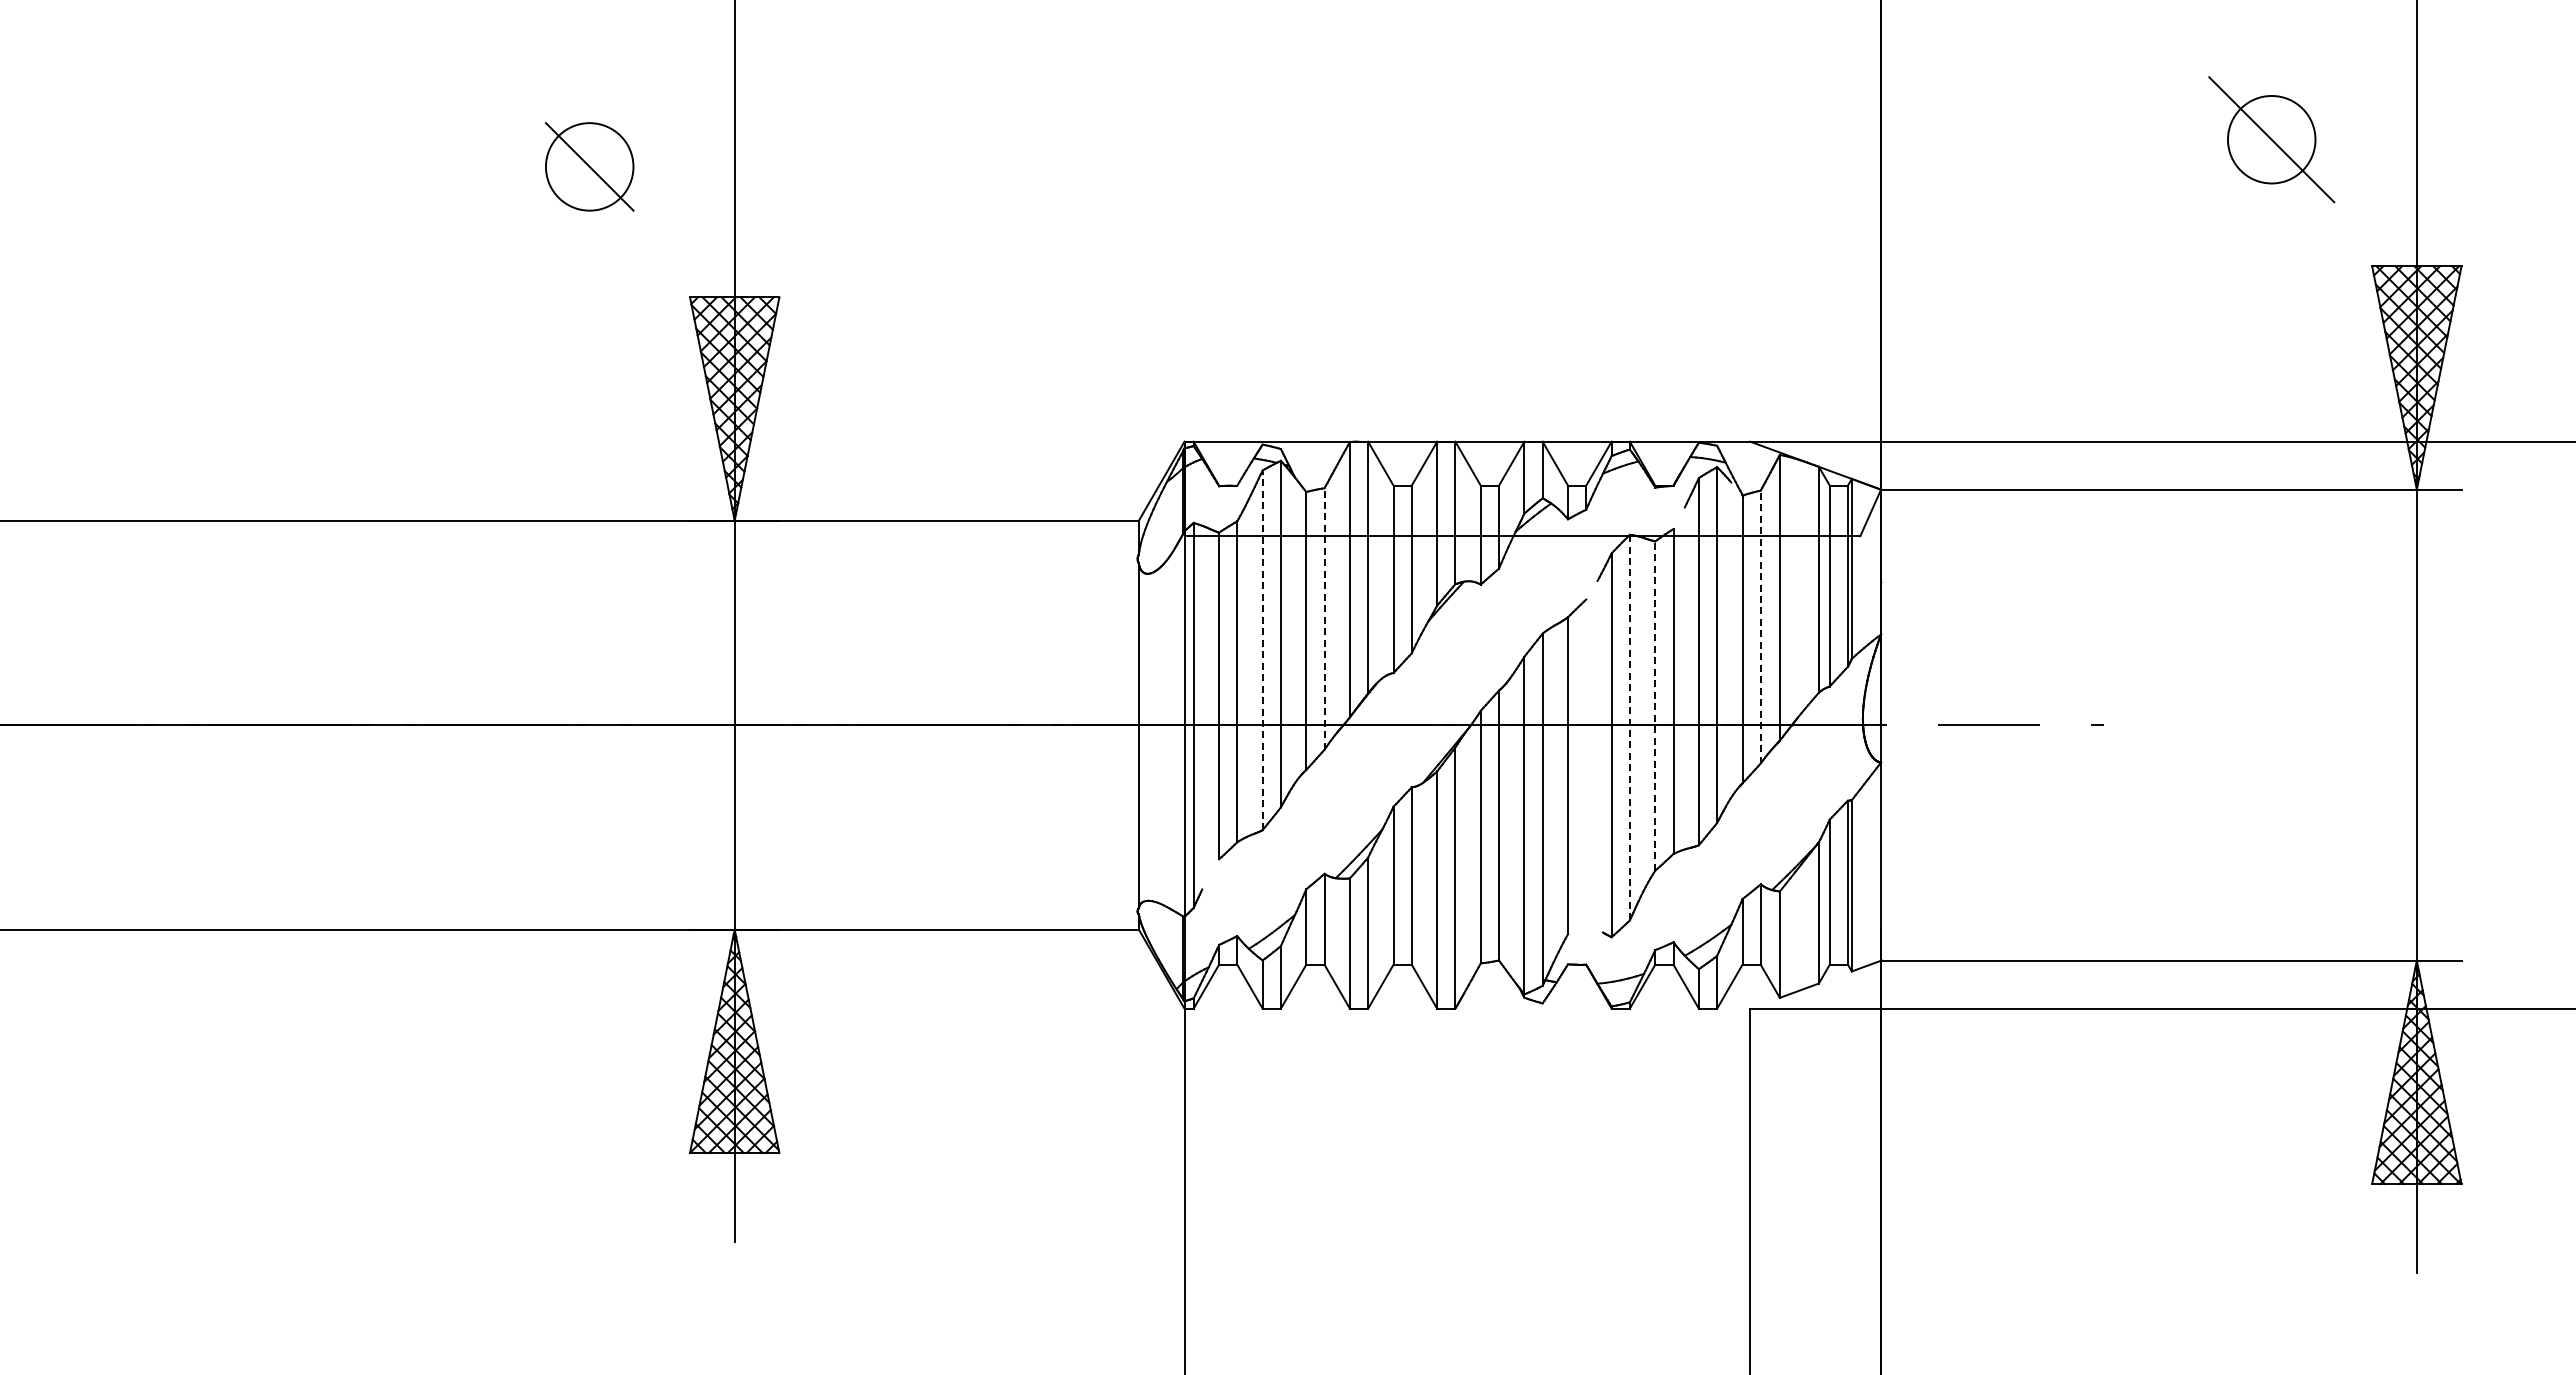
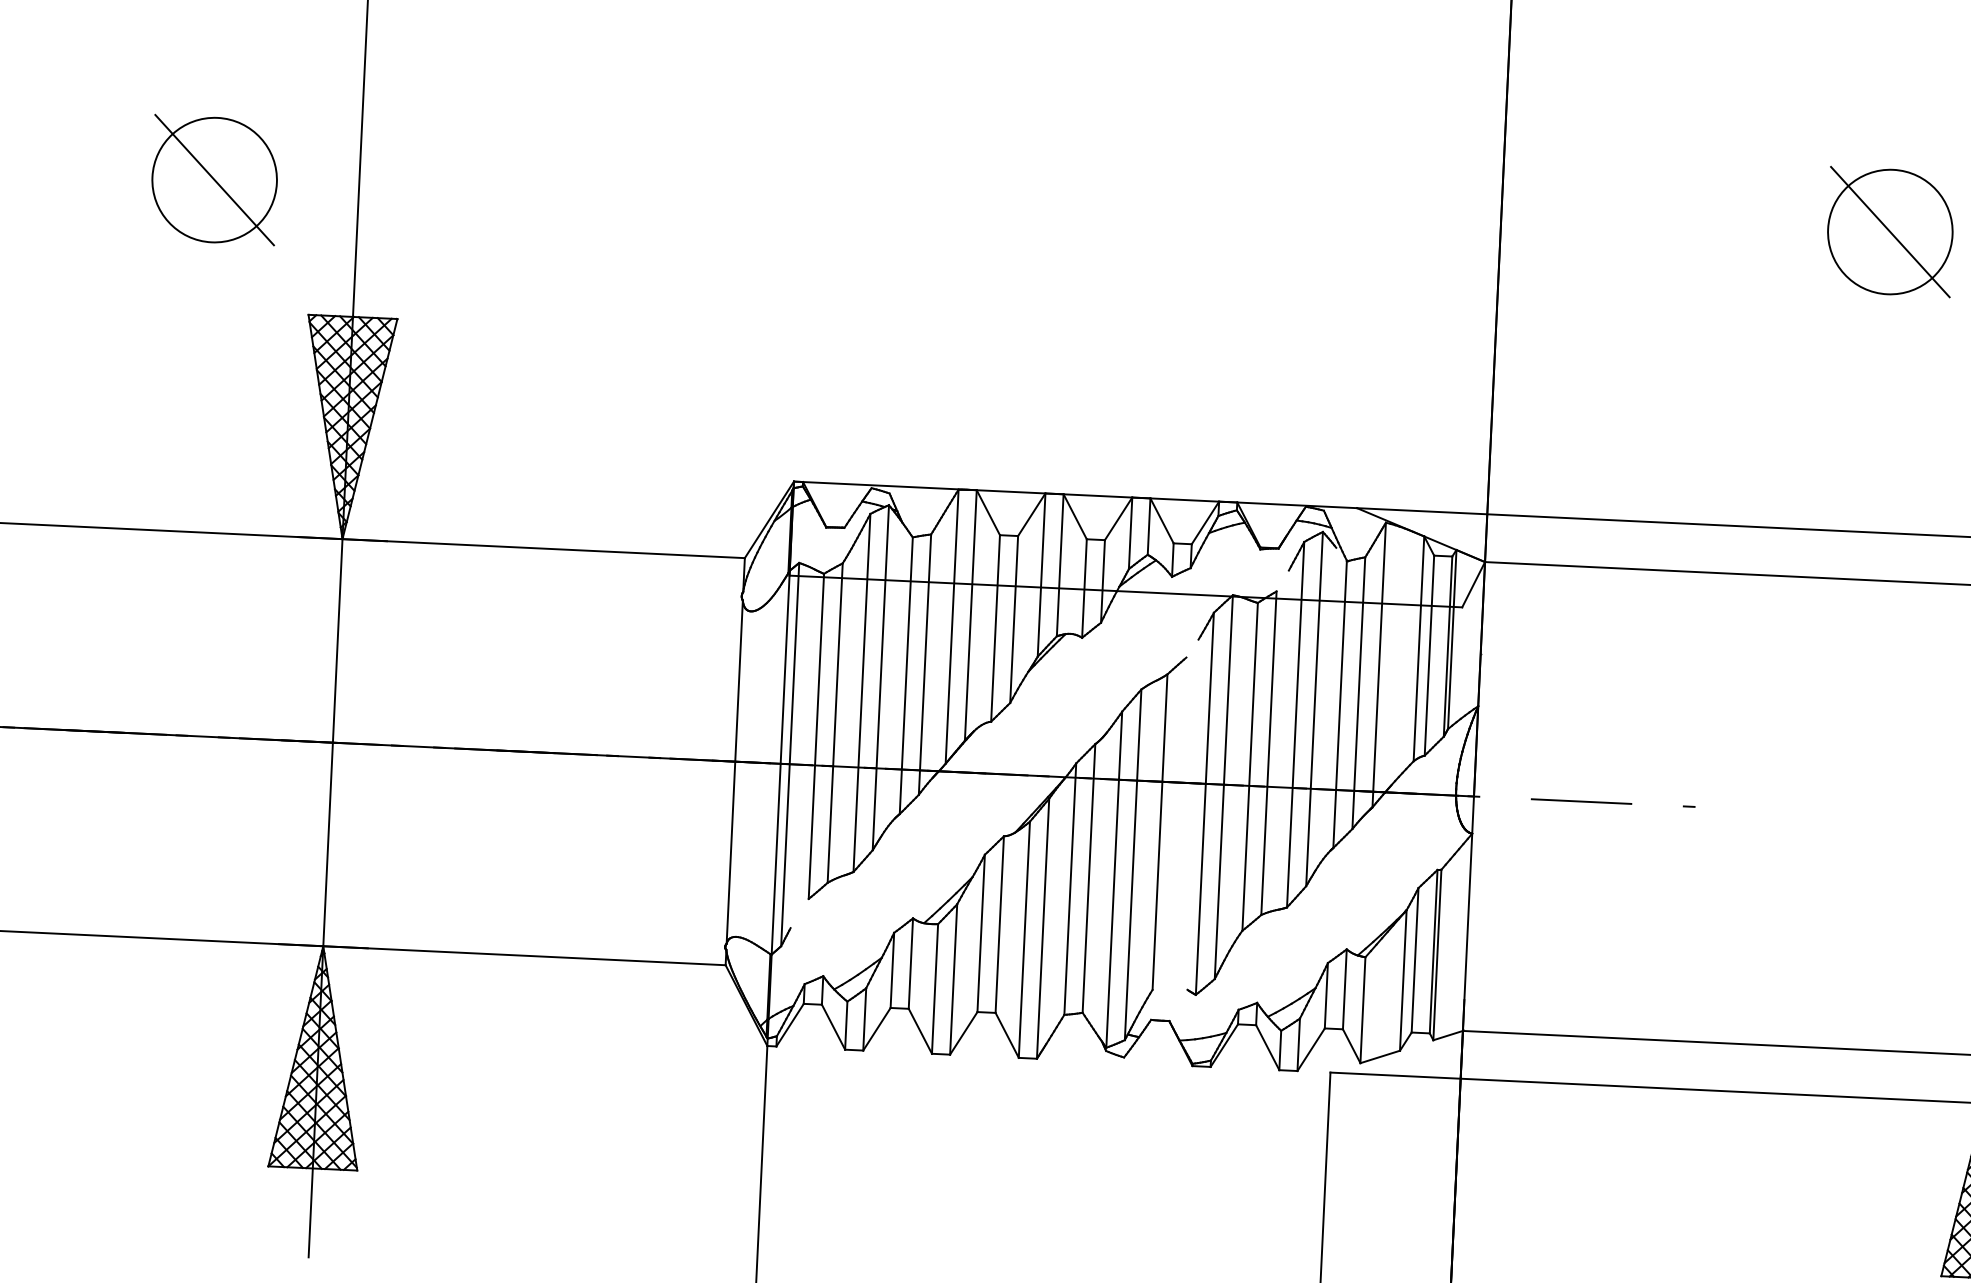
circle: (2271, 139) -> (1890, 231), size x1.43
part: (589, 166) -> (214, 179), size x1.43
line: (1324, 618) -> (924, 664), dashed -> solid
line: (1760, 626) -> (1358, 692), dashed -> solid
line: (1262, 650) -> (861, 693), dashed -> solid
line: (1655, 706) -> (1250, 767), dashed -> solid
line: (1629, 727) -> (1223, 786), dashed -> solid

